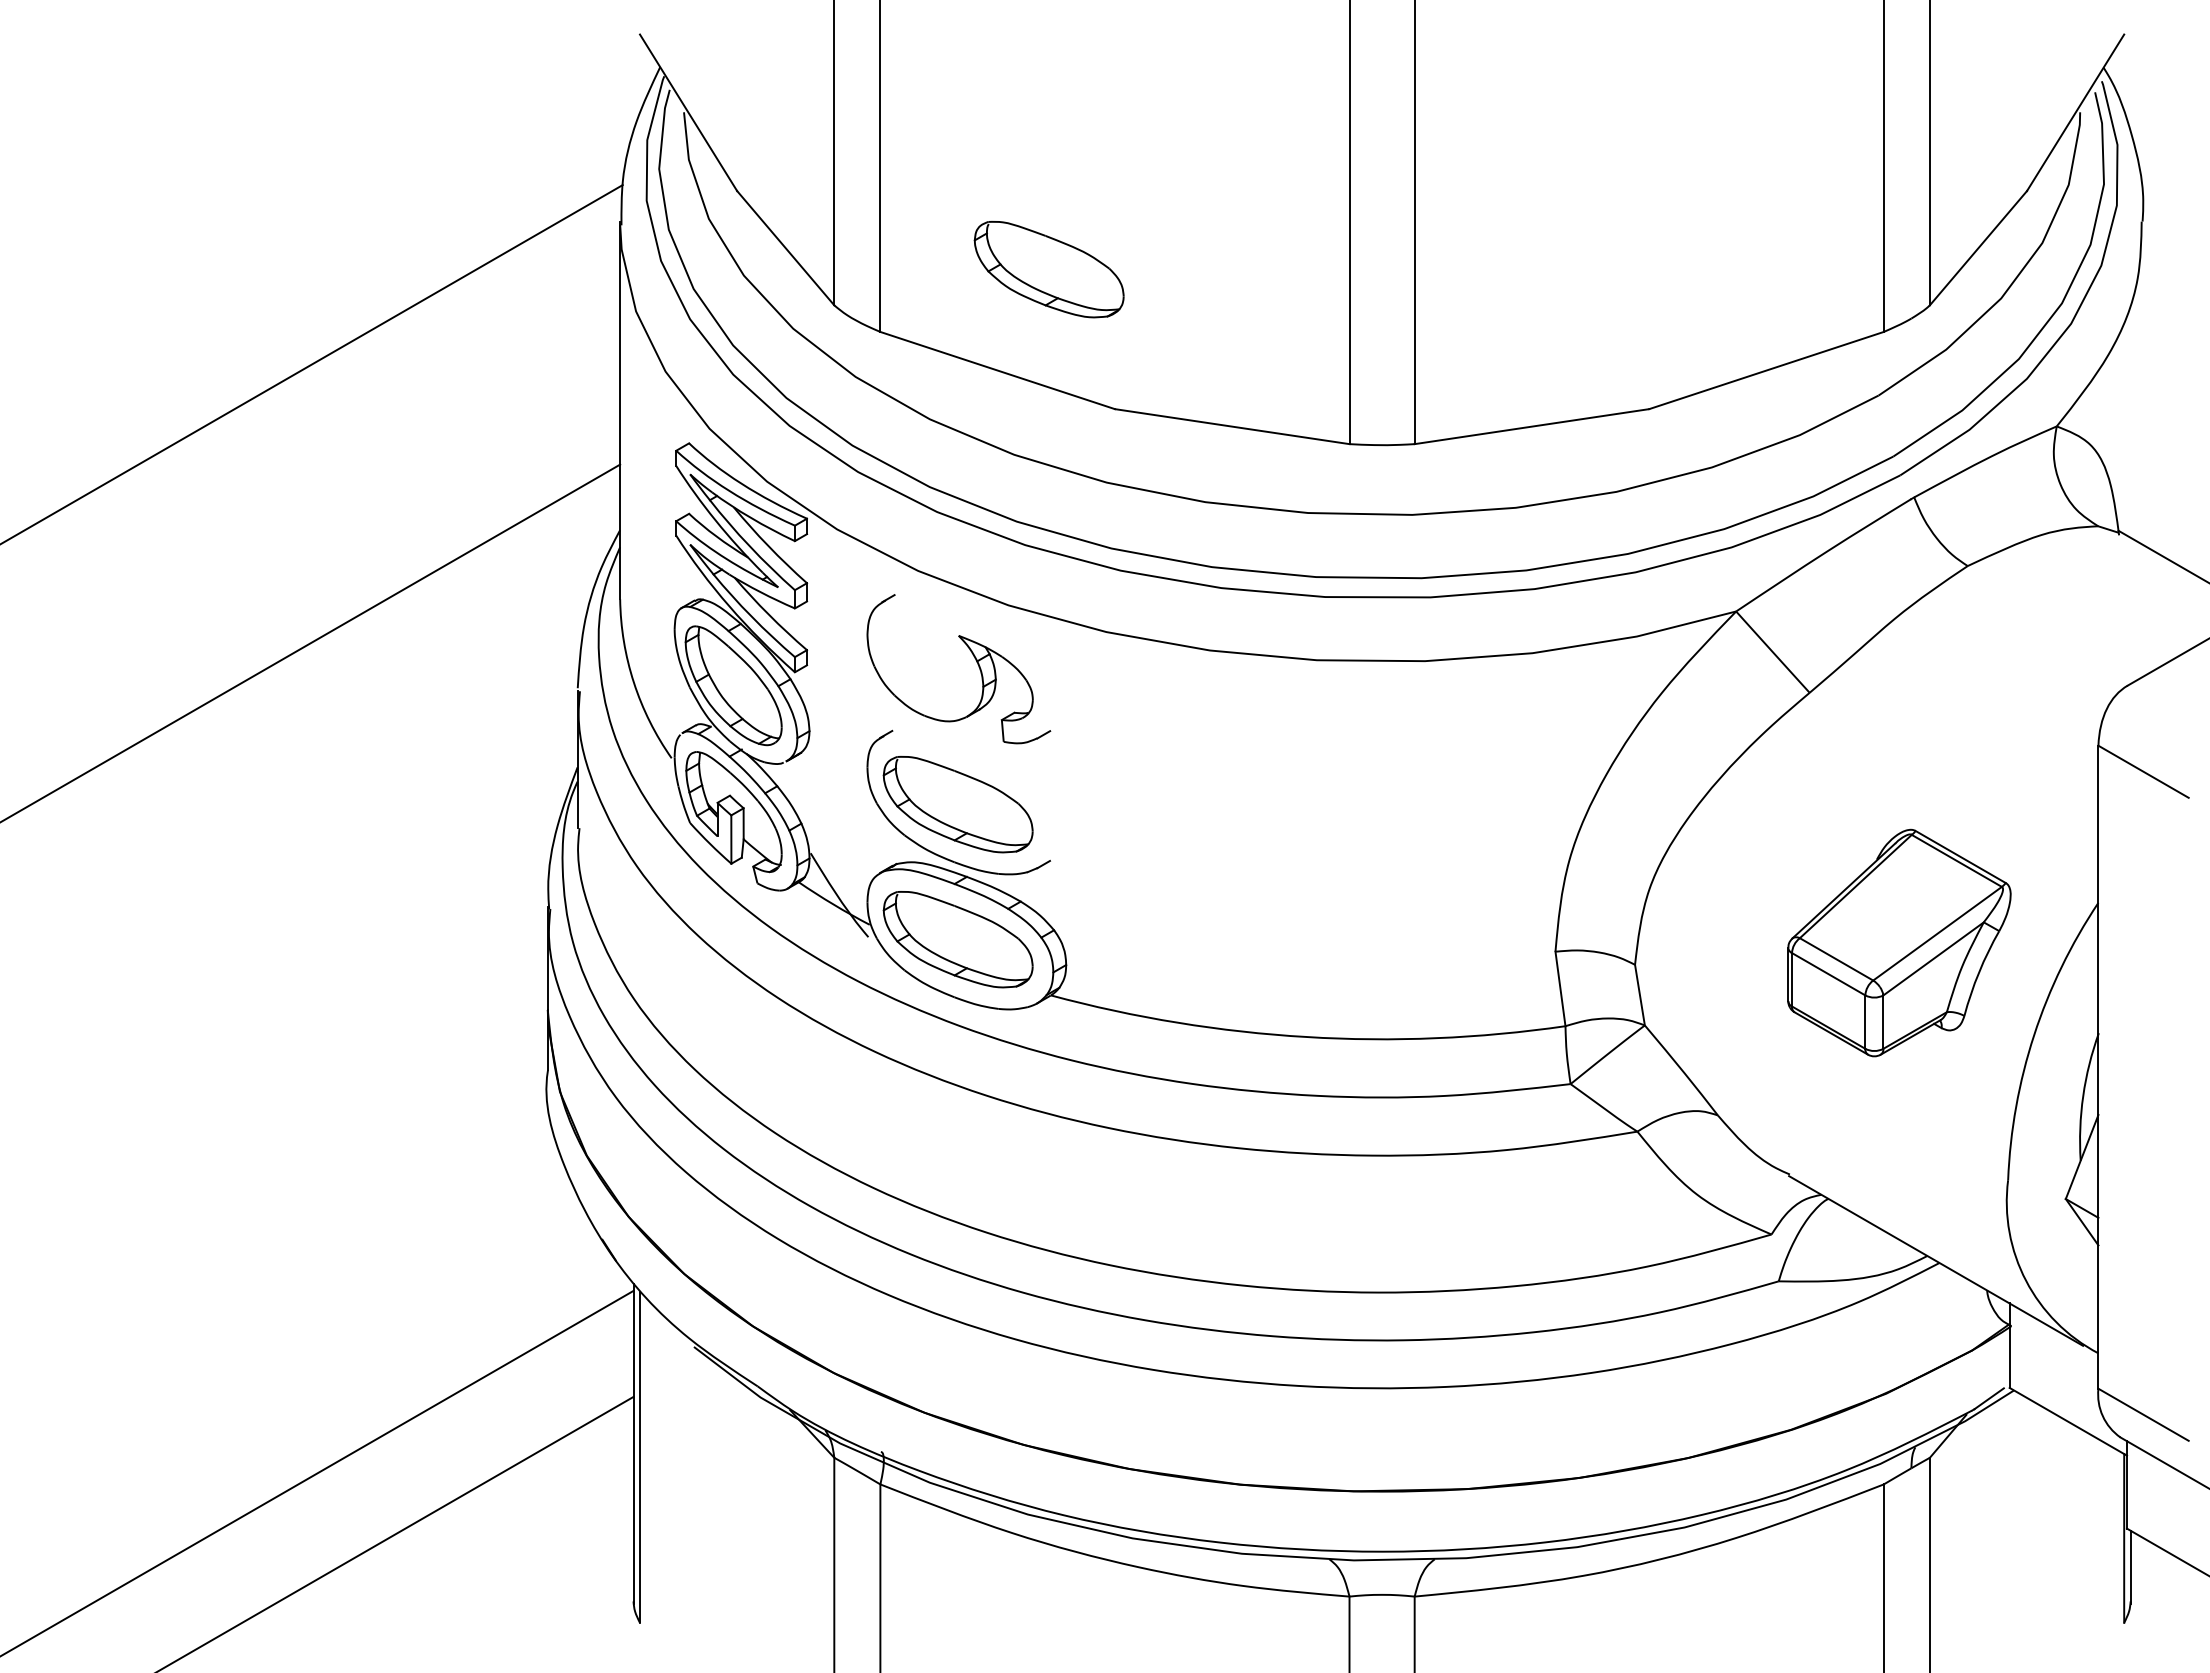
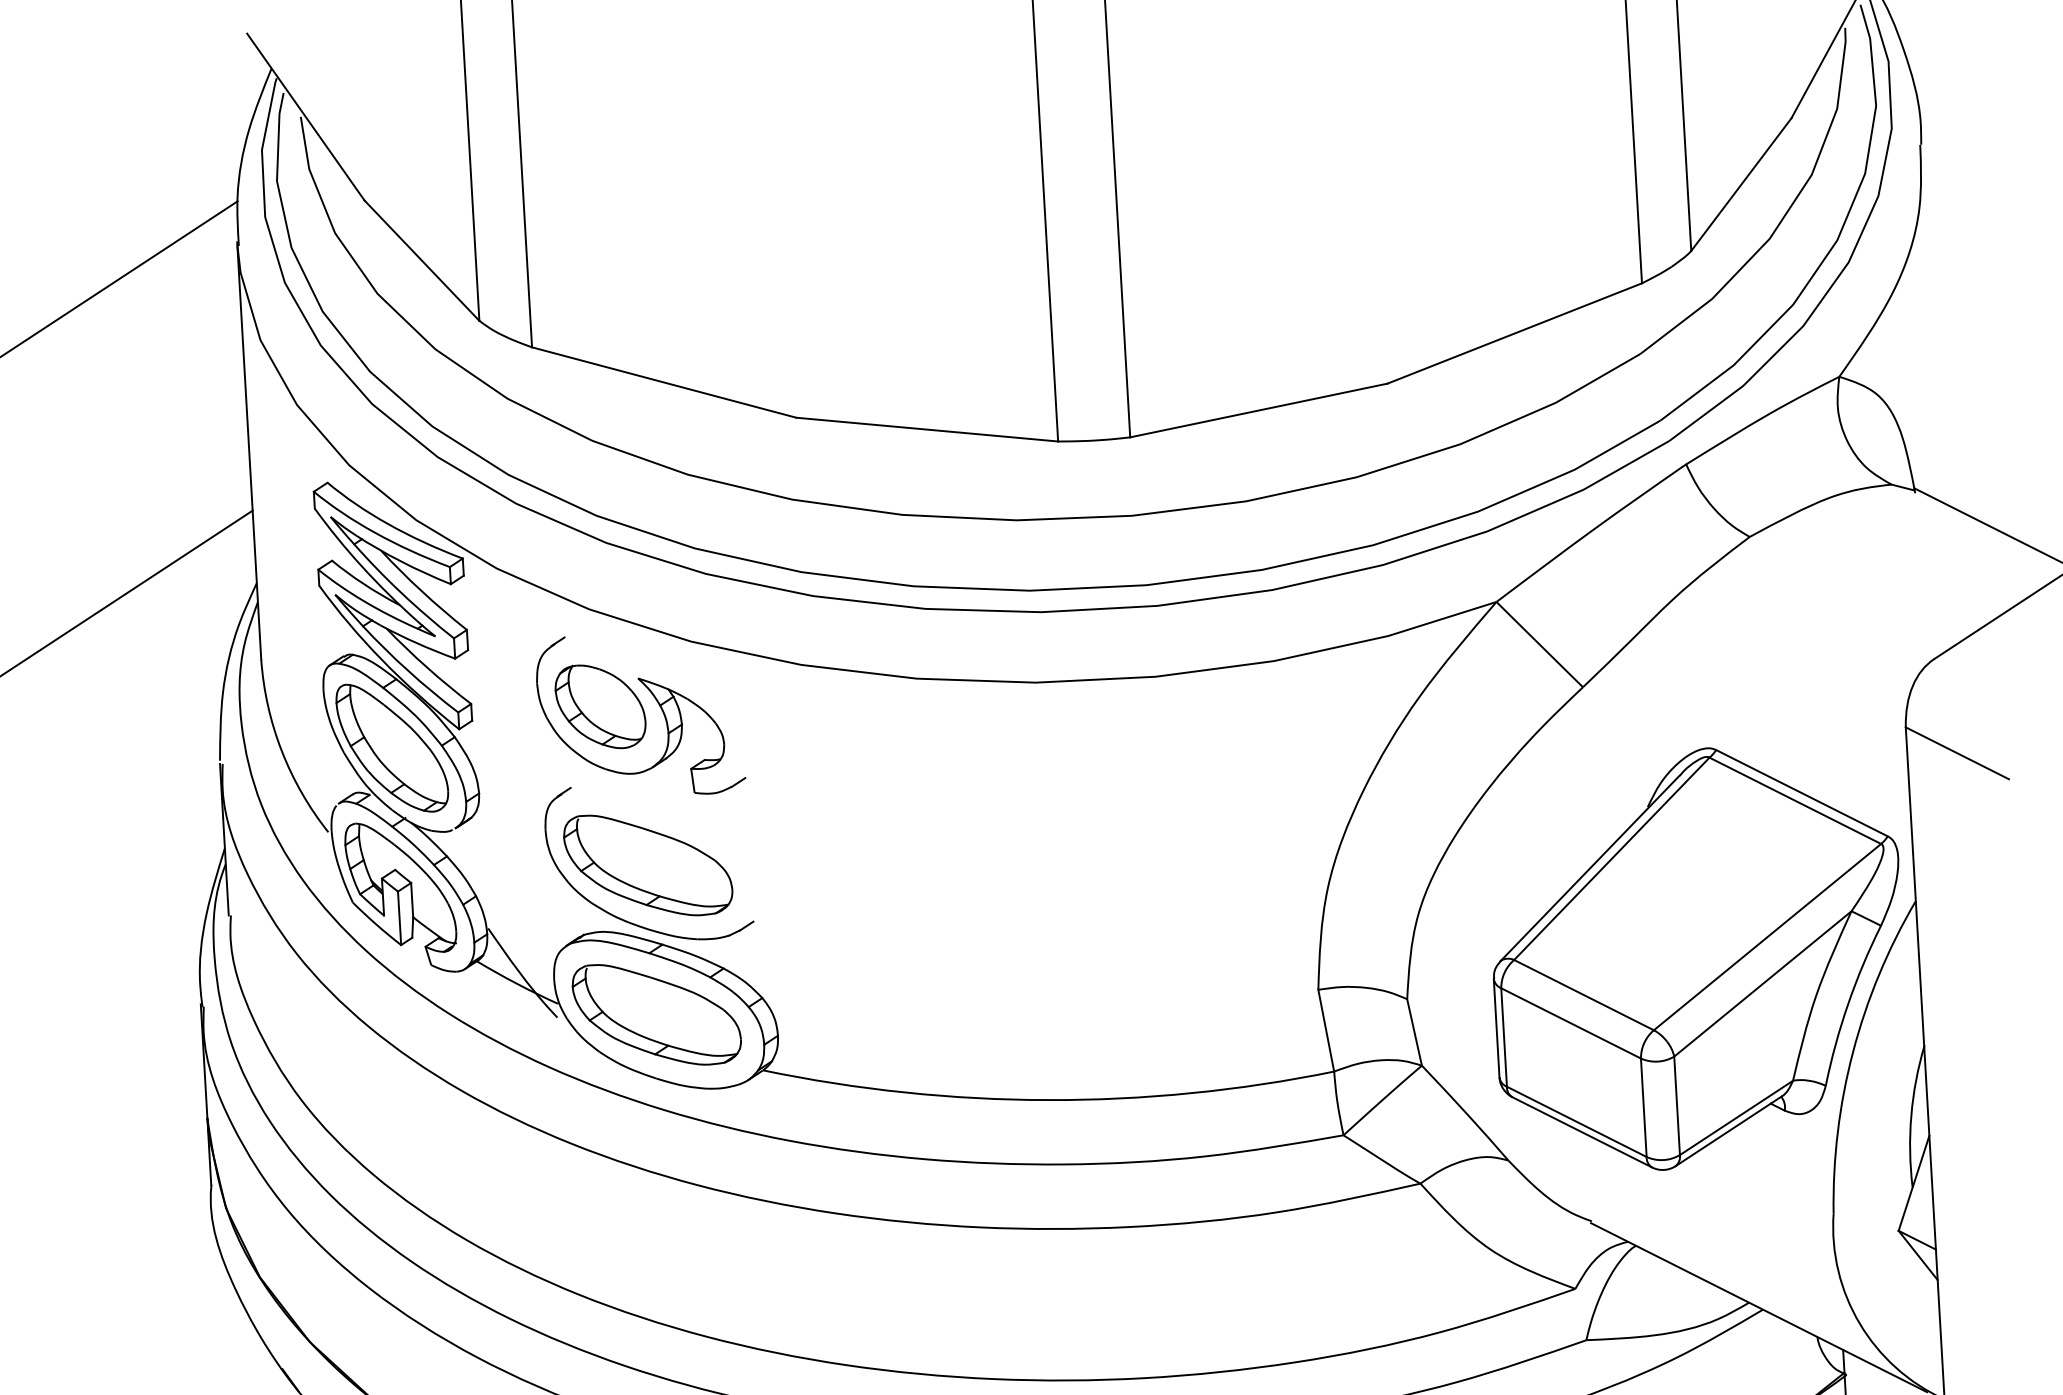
part: (1048, 269) -> (714, 267), removed
part: (923, 659) -> (600, 706), added
part: (1899, 942) -> (1698, 957), size x1.67

